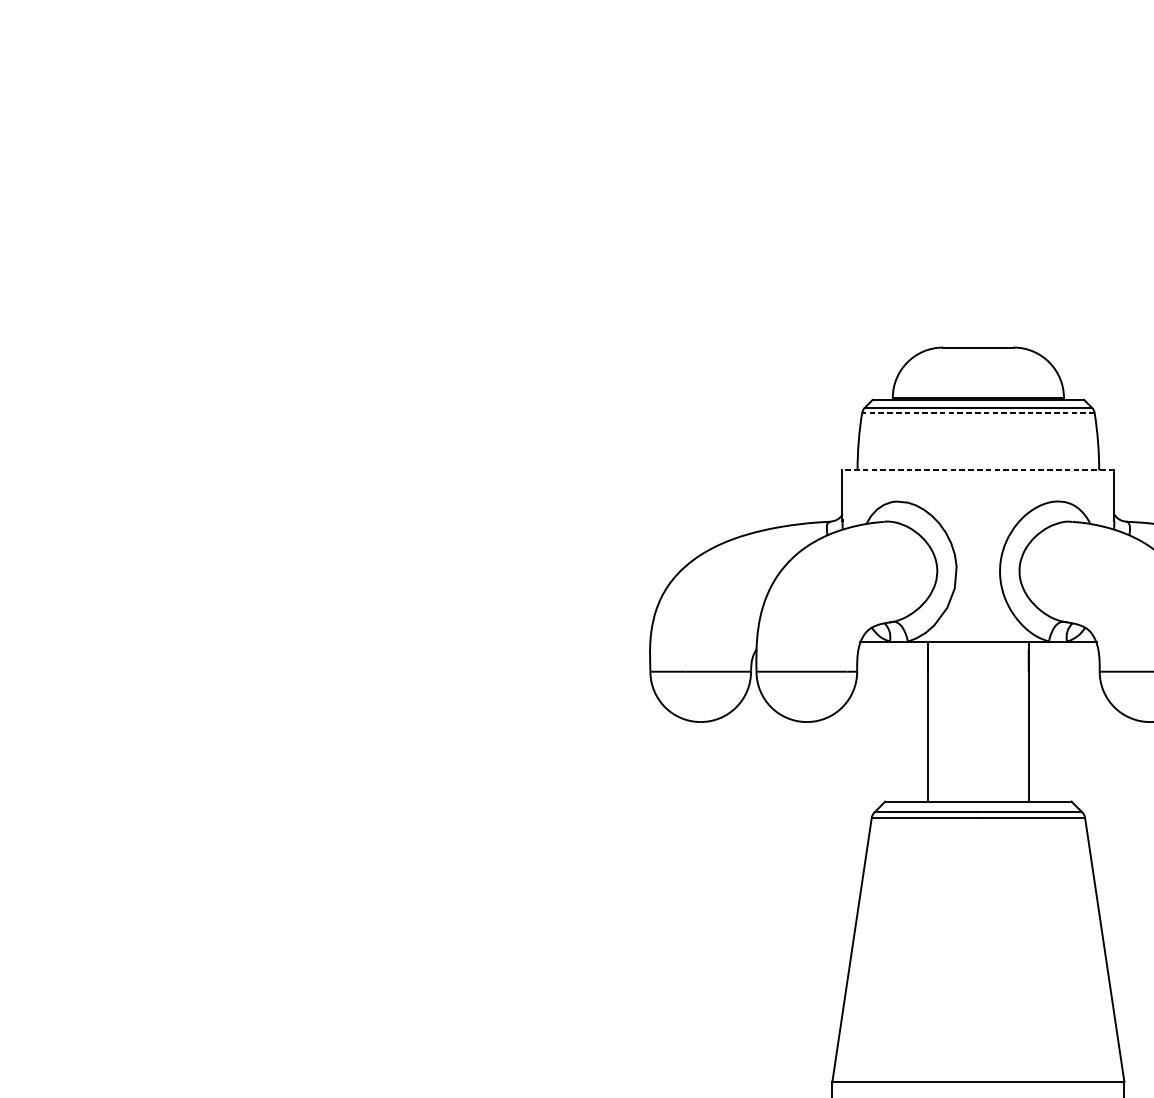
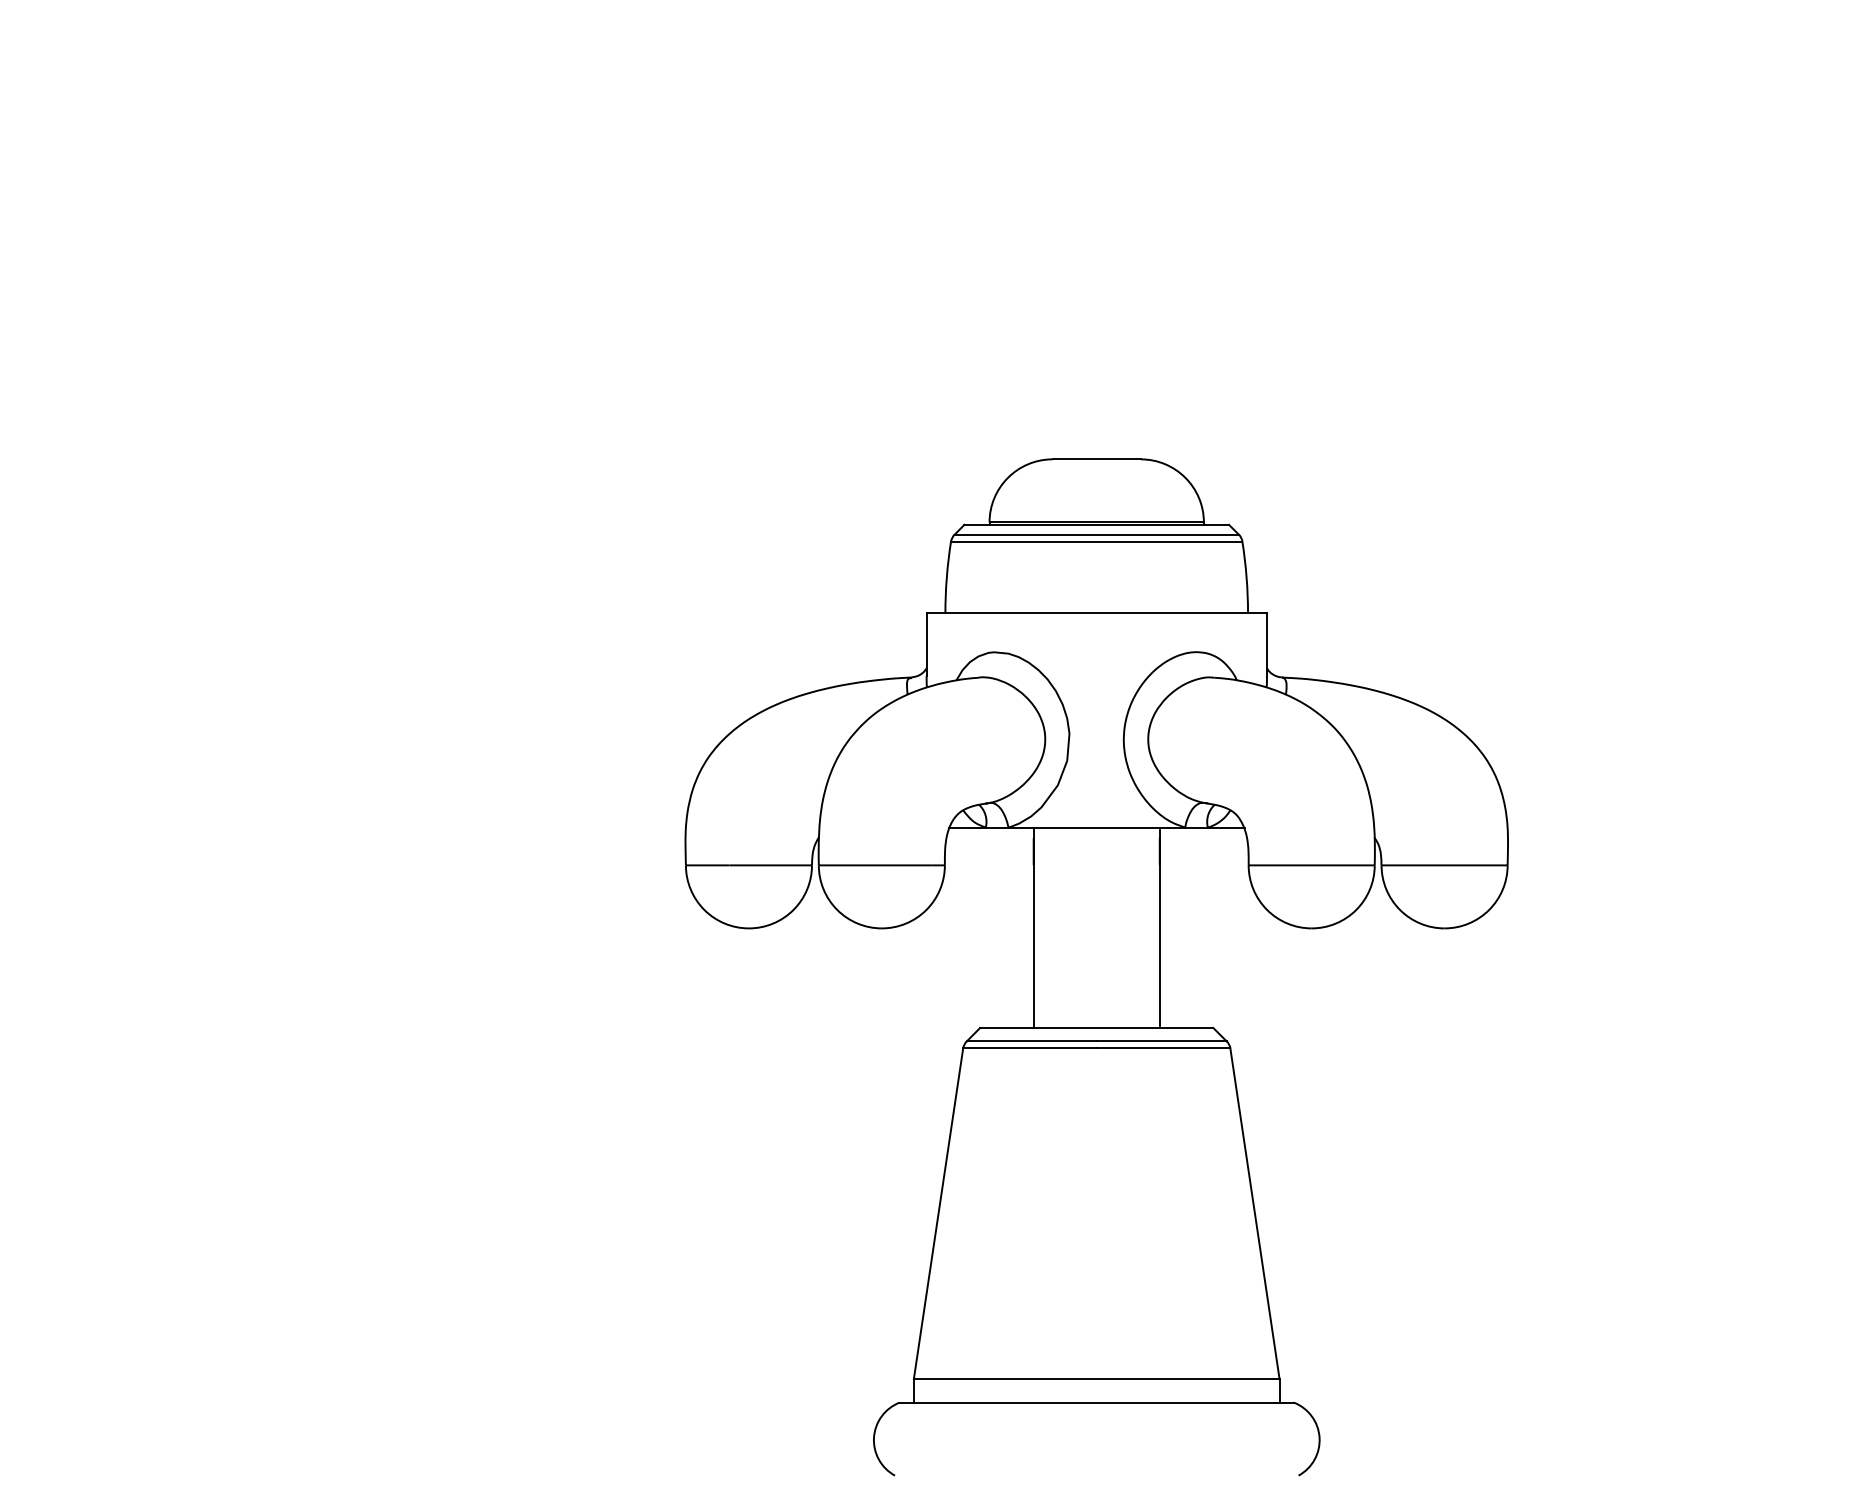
line: (978, 413) -> (1096, 541), dashed -> solid
line: (978, 470) -> (1096, 613), dashed -> solid

